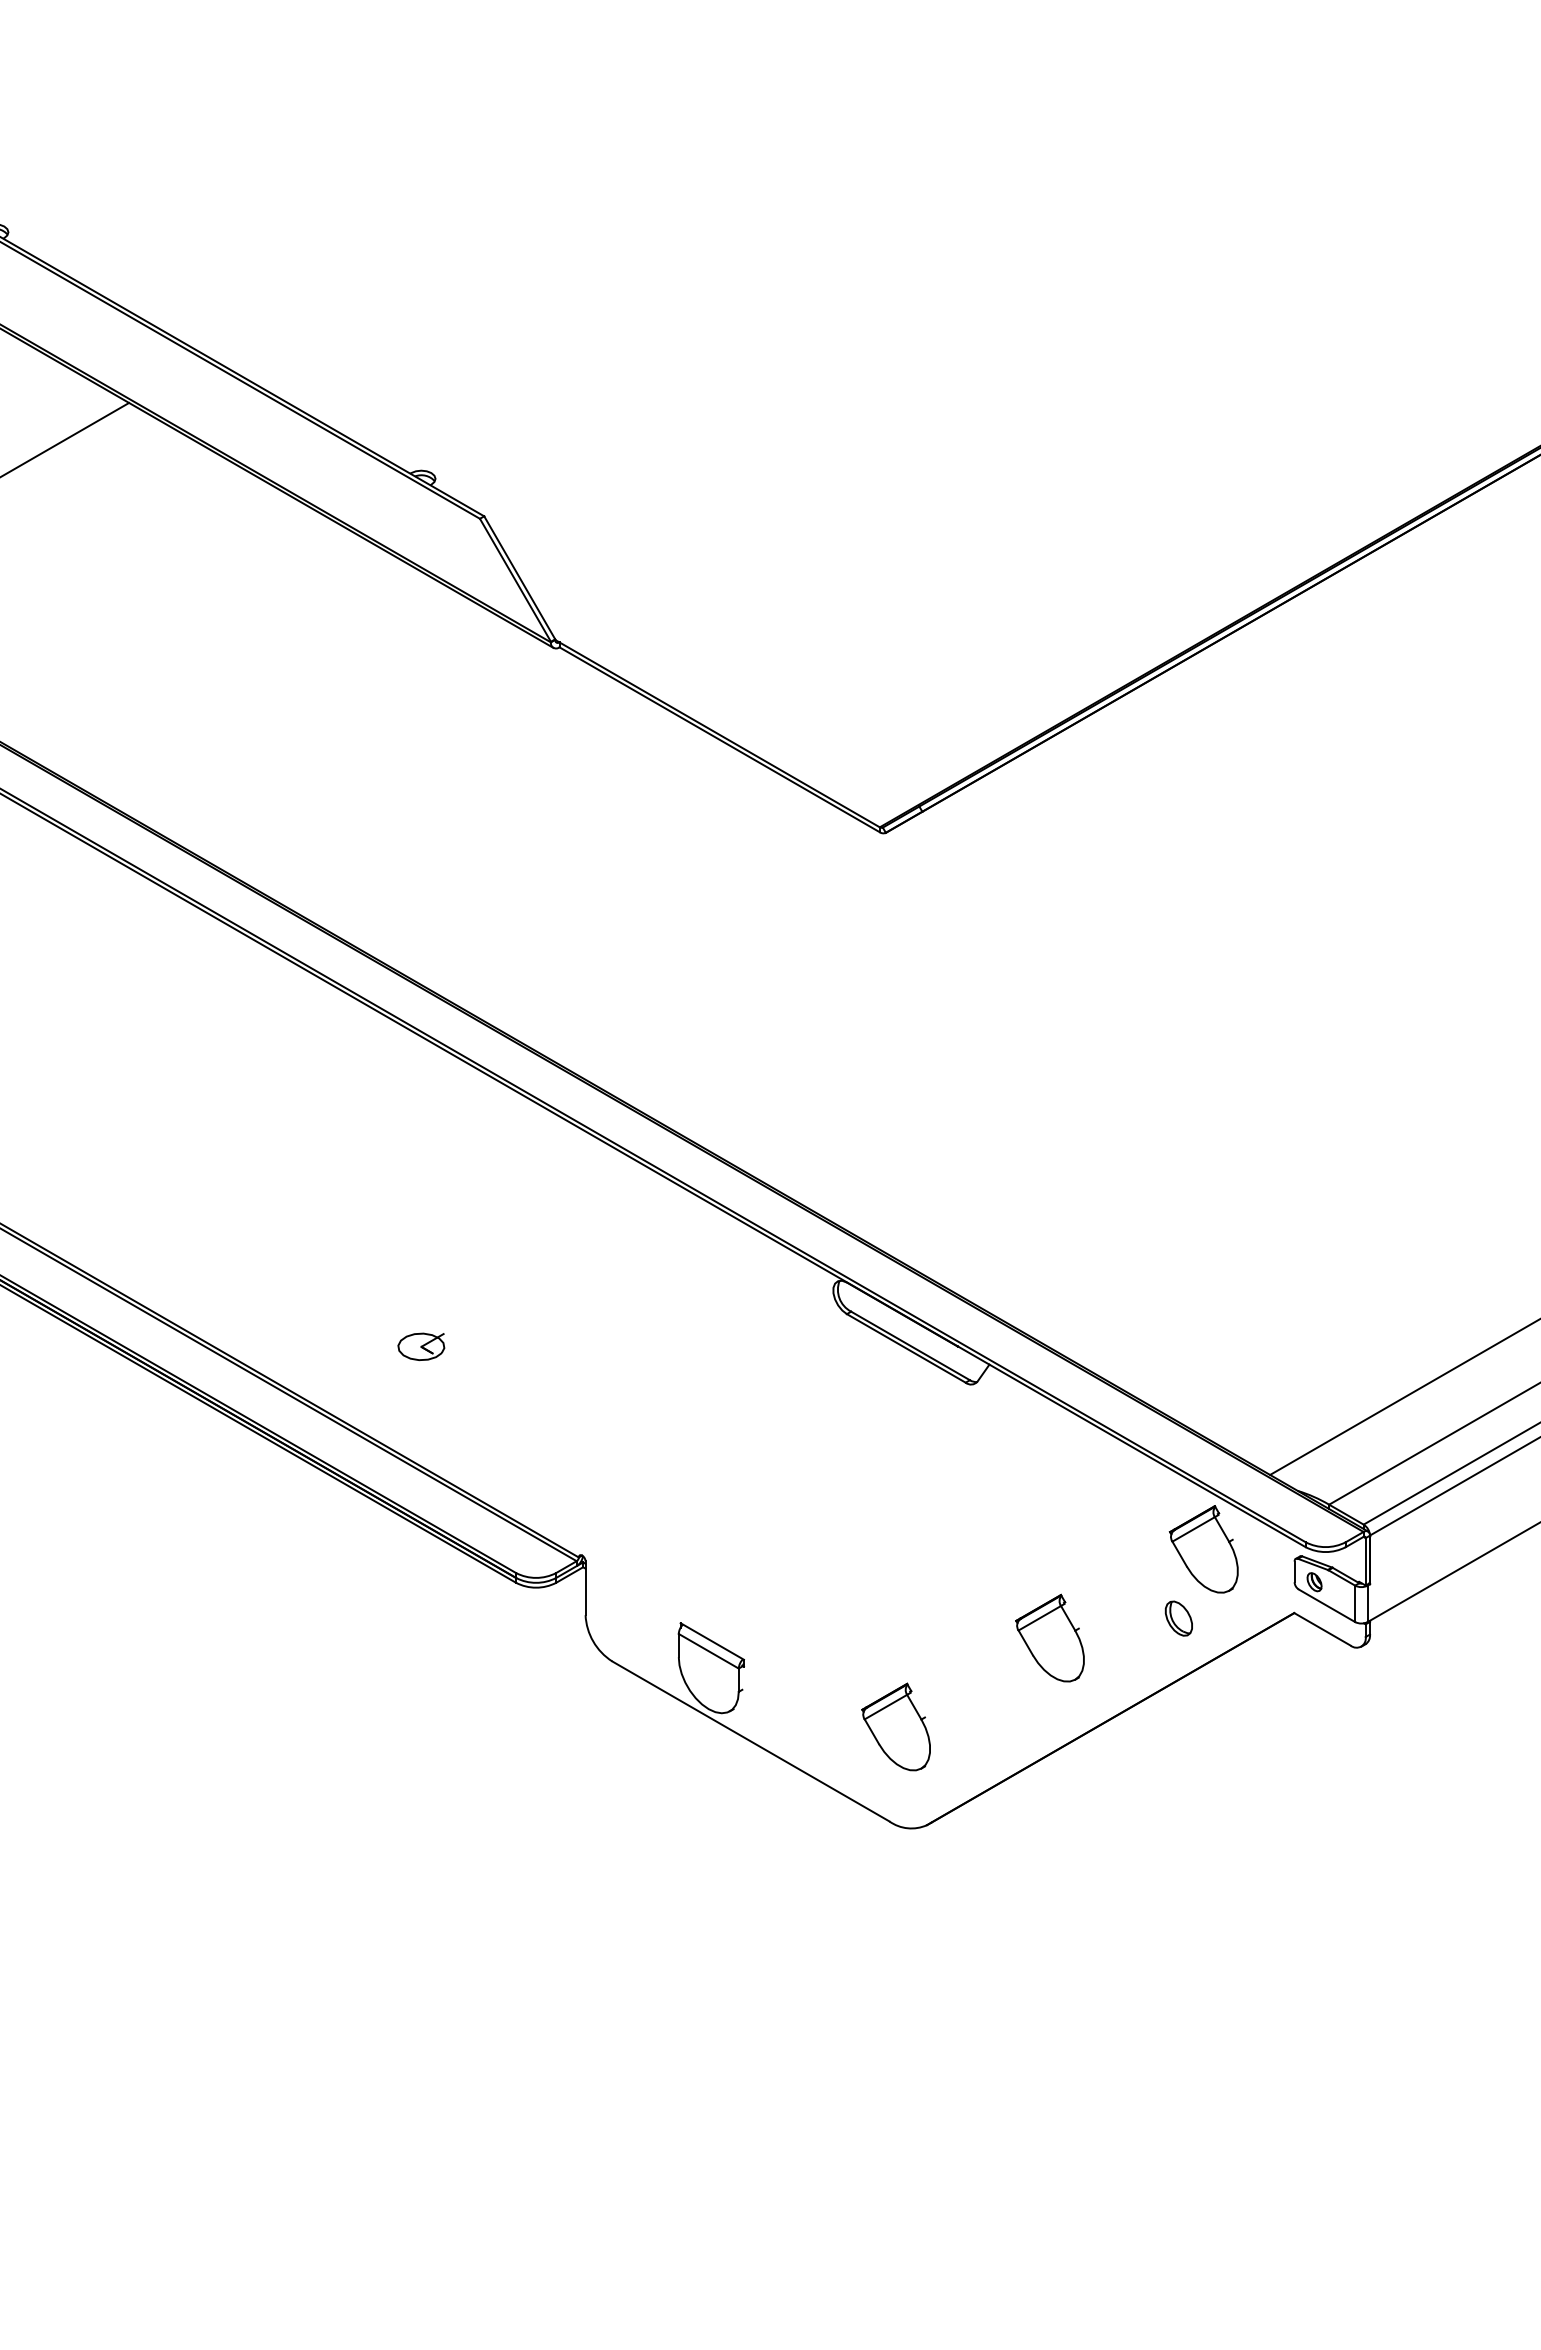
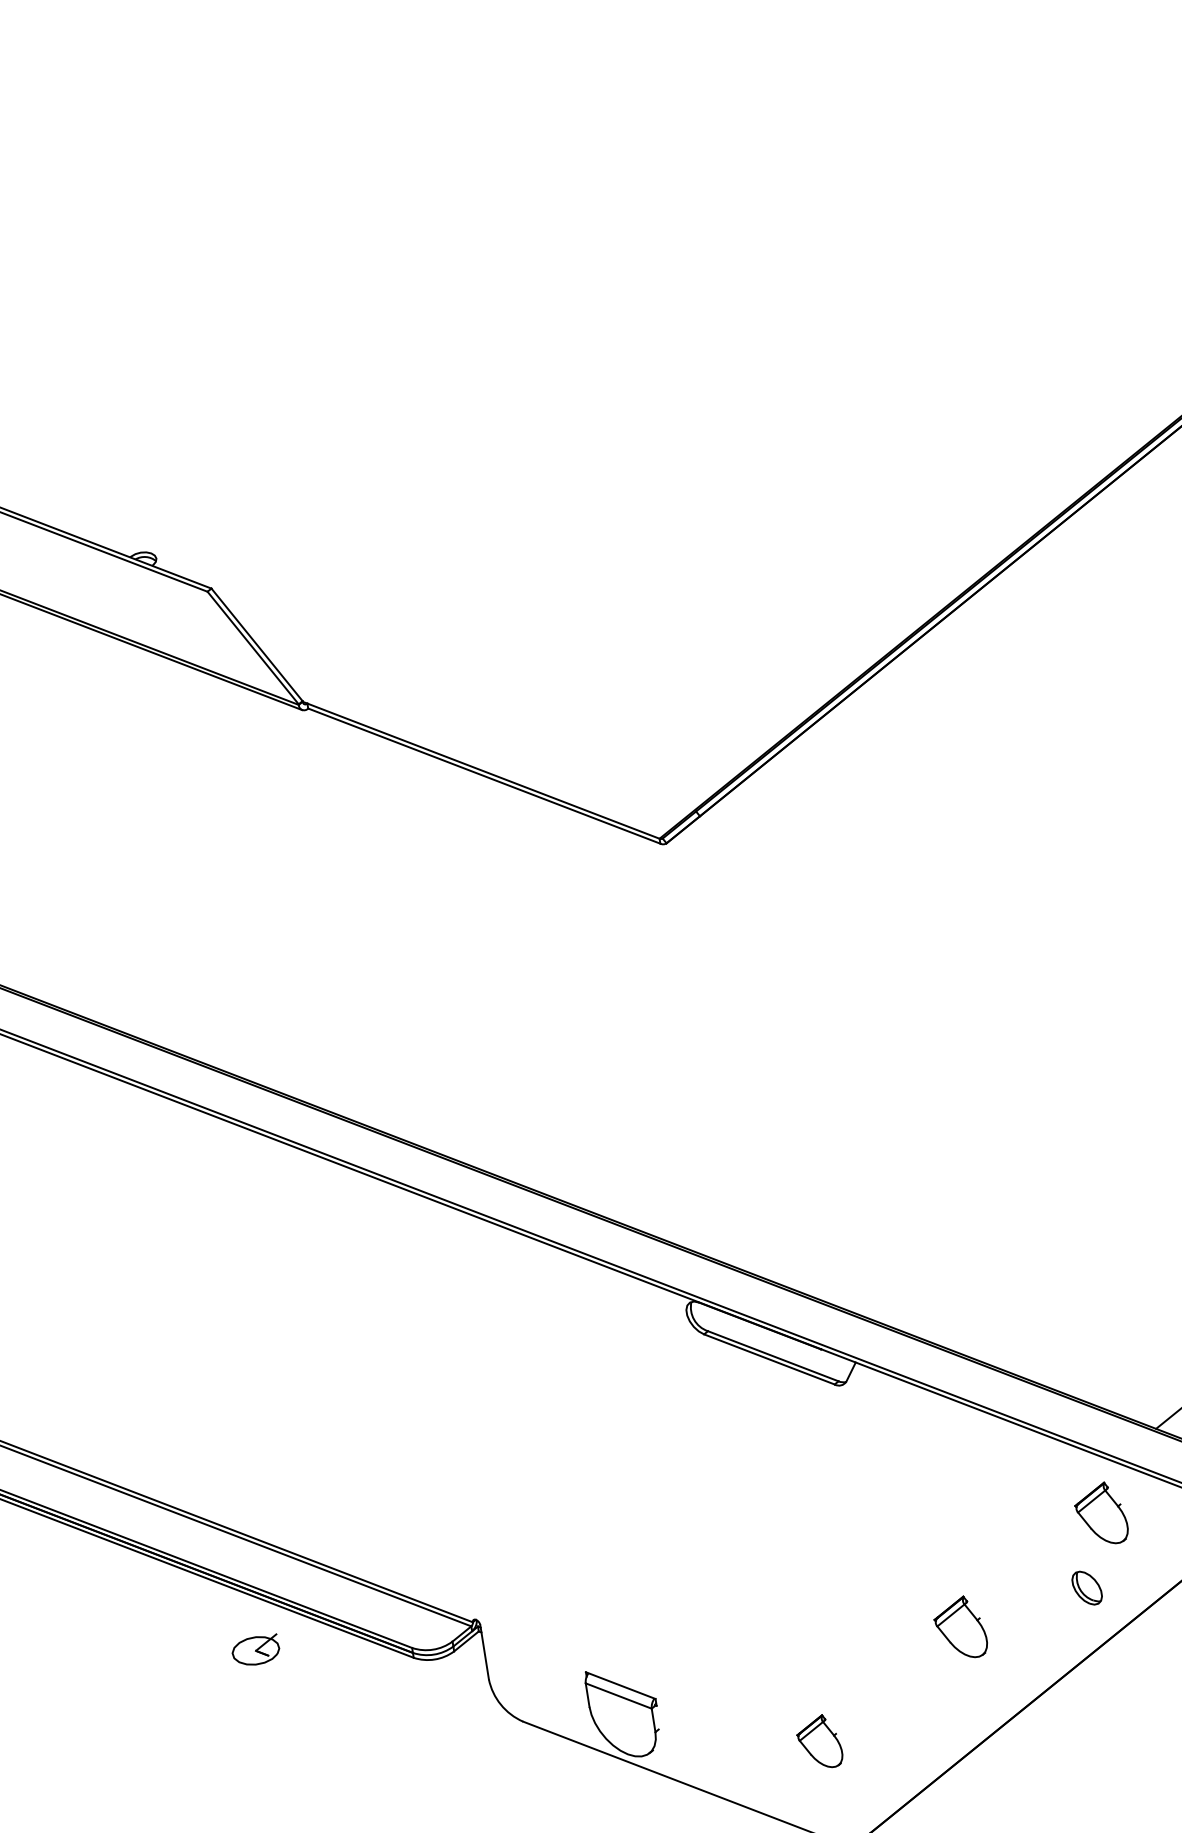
part: (421, 1346) -> (256, 1650), moved
part: (1203, 1549) -> (1100, 1514), size x0.7
part: (1049, 1637) -> (959, 1627), size x0.7
part: (895, 1726) -> (818, 1742), size x0.6

